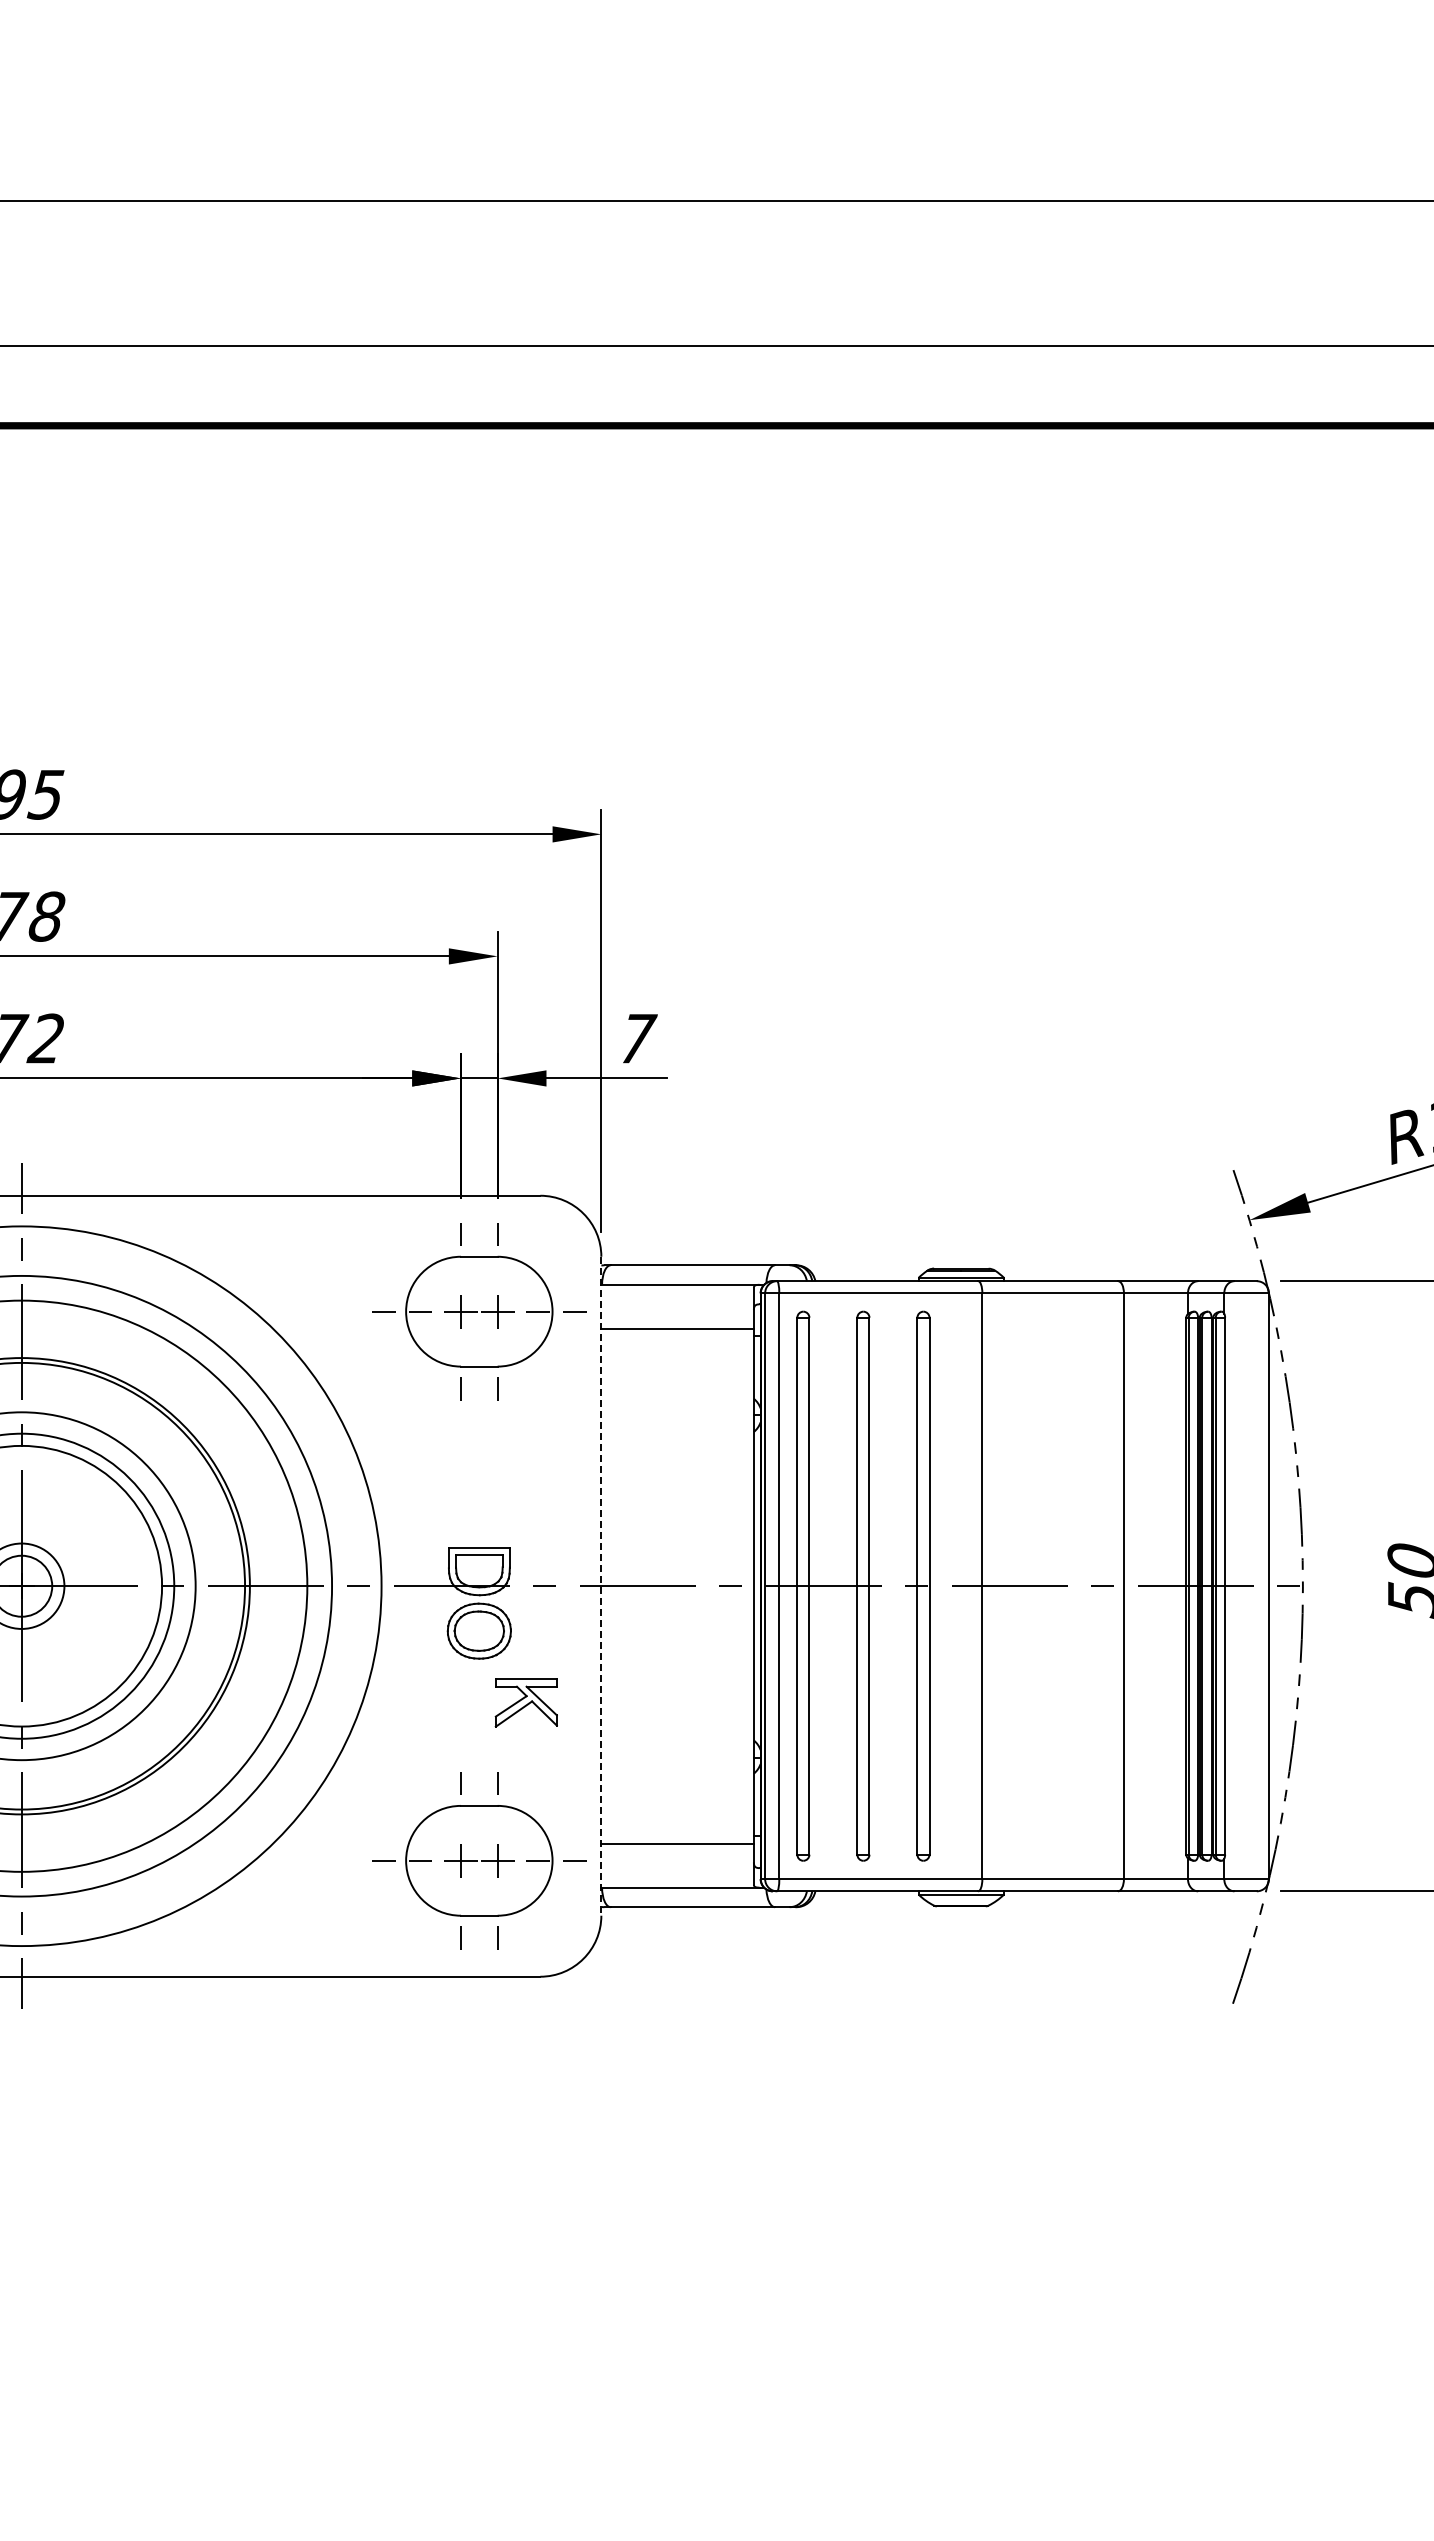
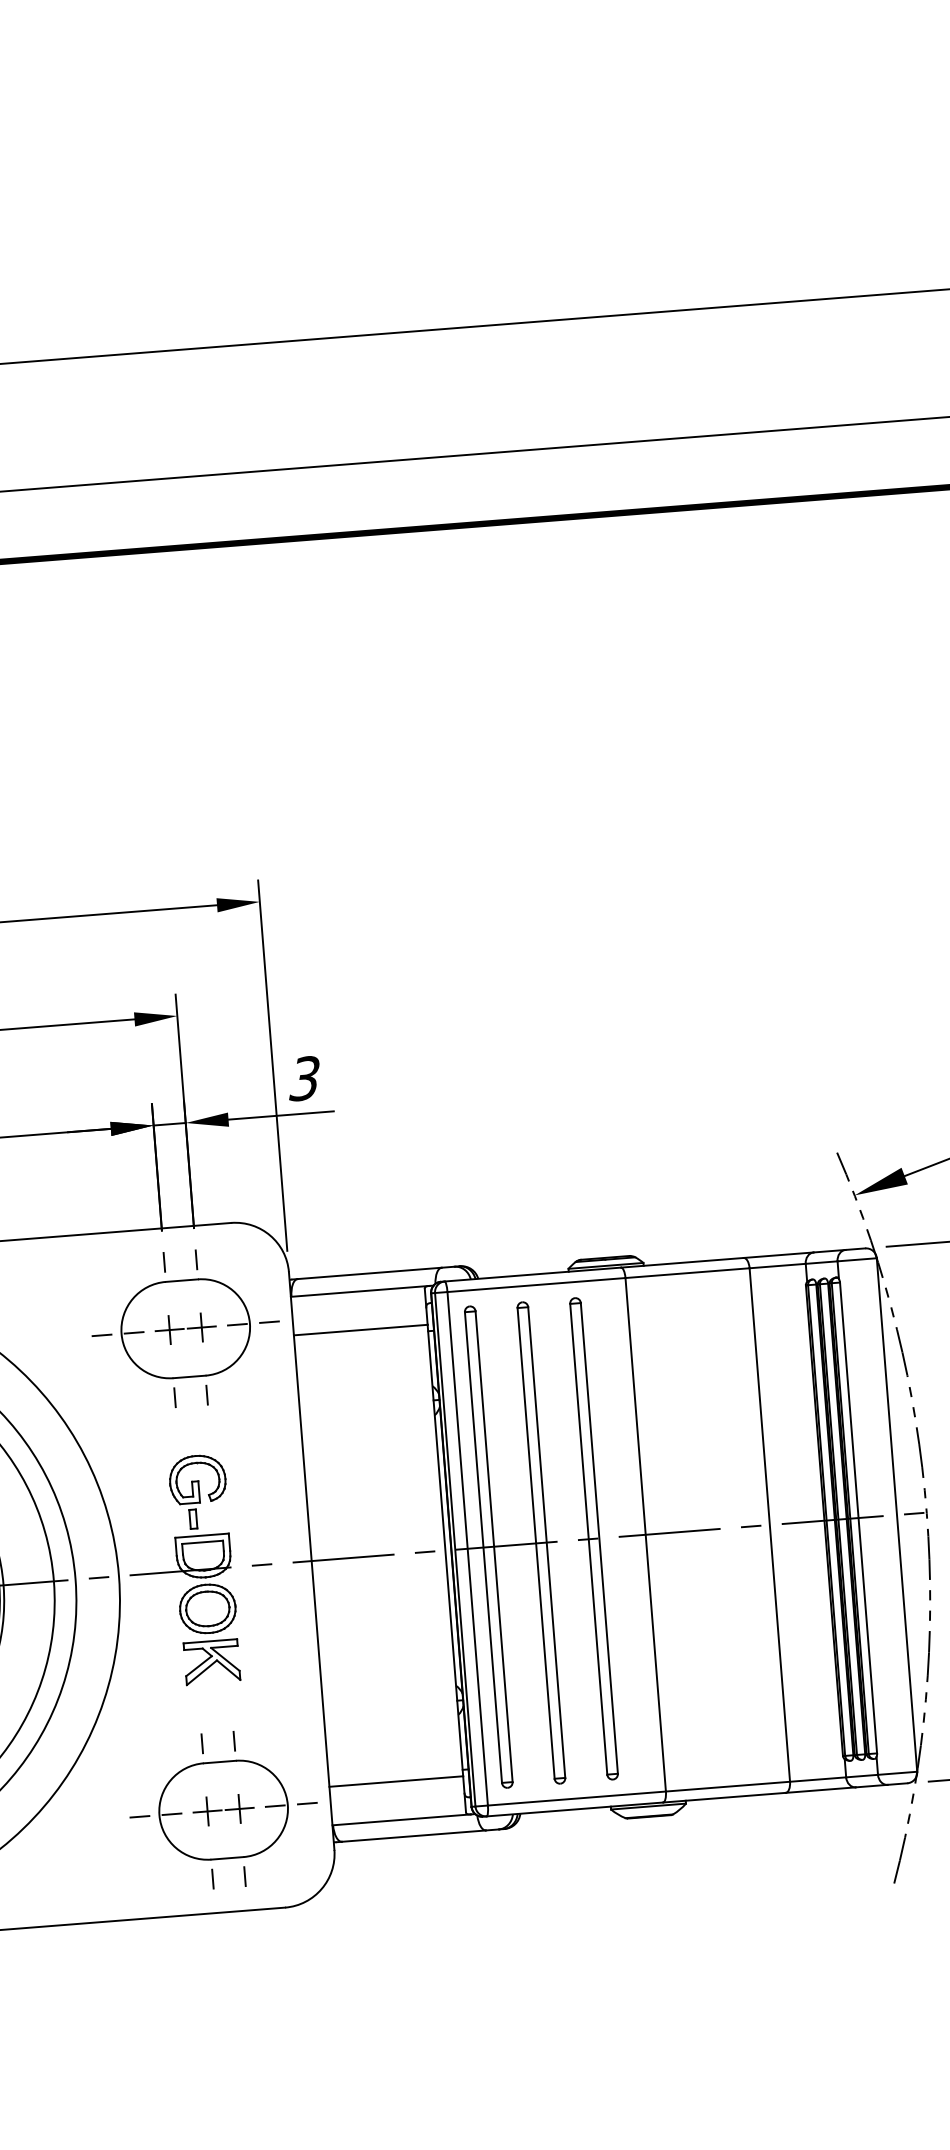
text: (636, 1038) -> (304, 1078), 7 -> 3
part: (478, 1497) -> (197, 1491), added
line: (601, 1586) -> (311, 1561), dashed -> solid
part: (525, 1702) -> (211, 1661), moved

